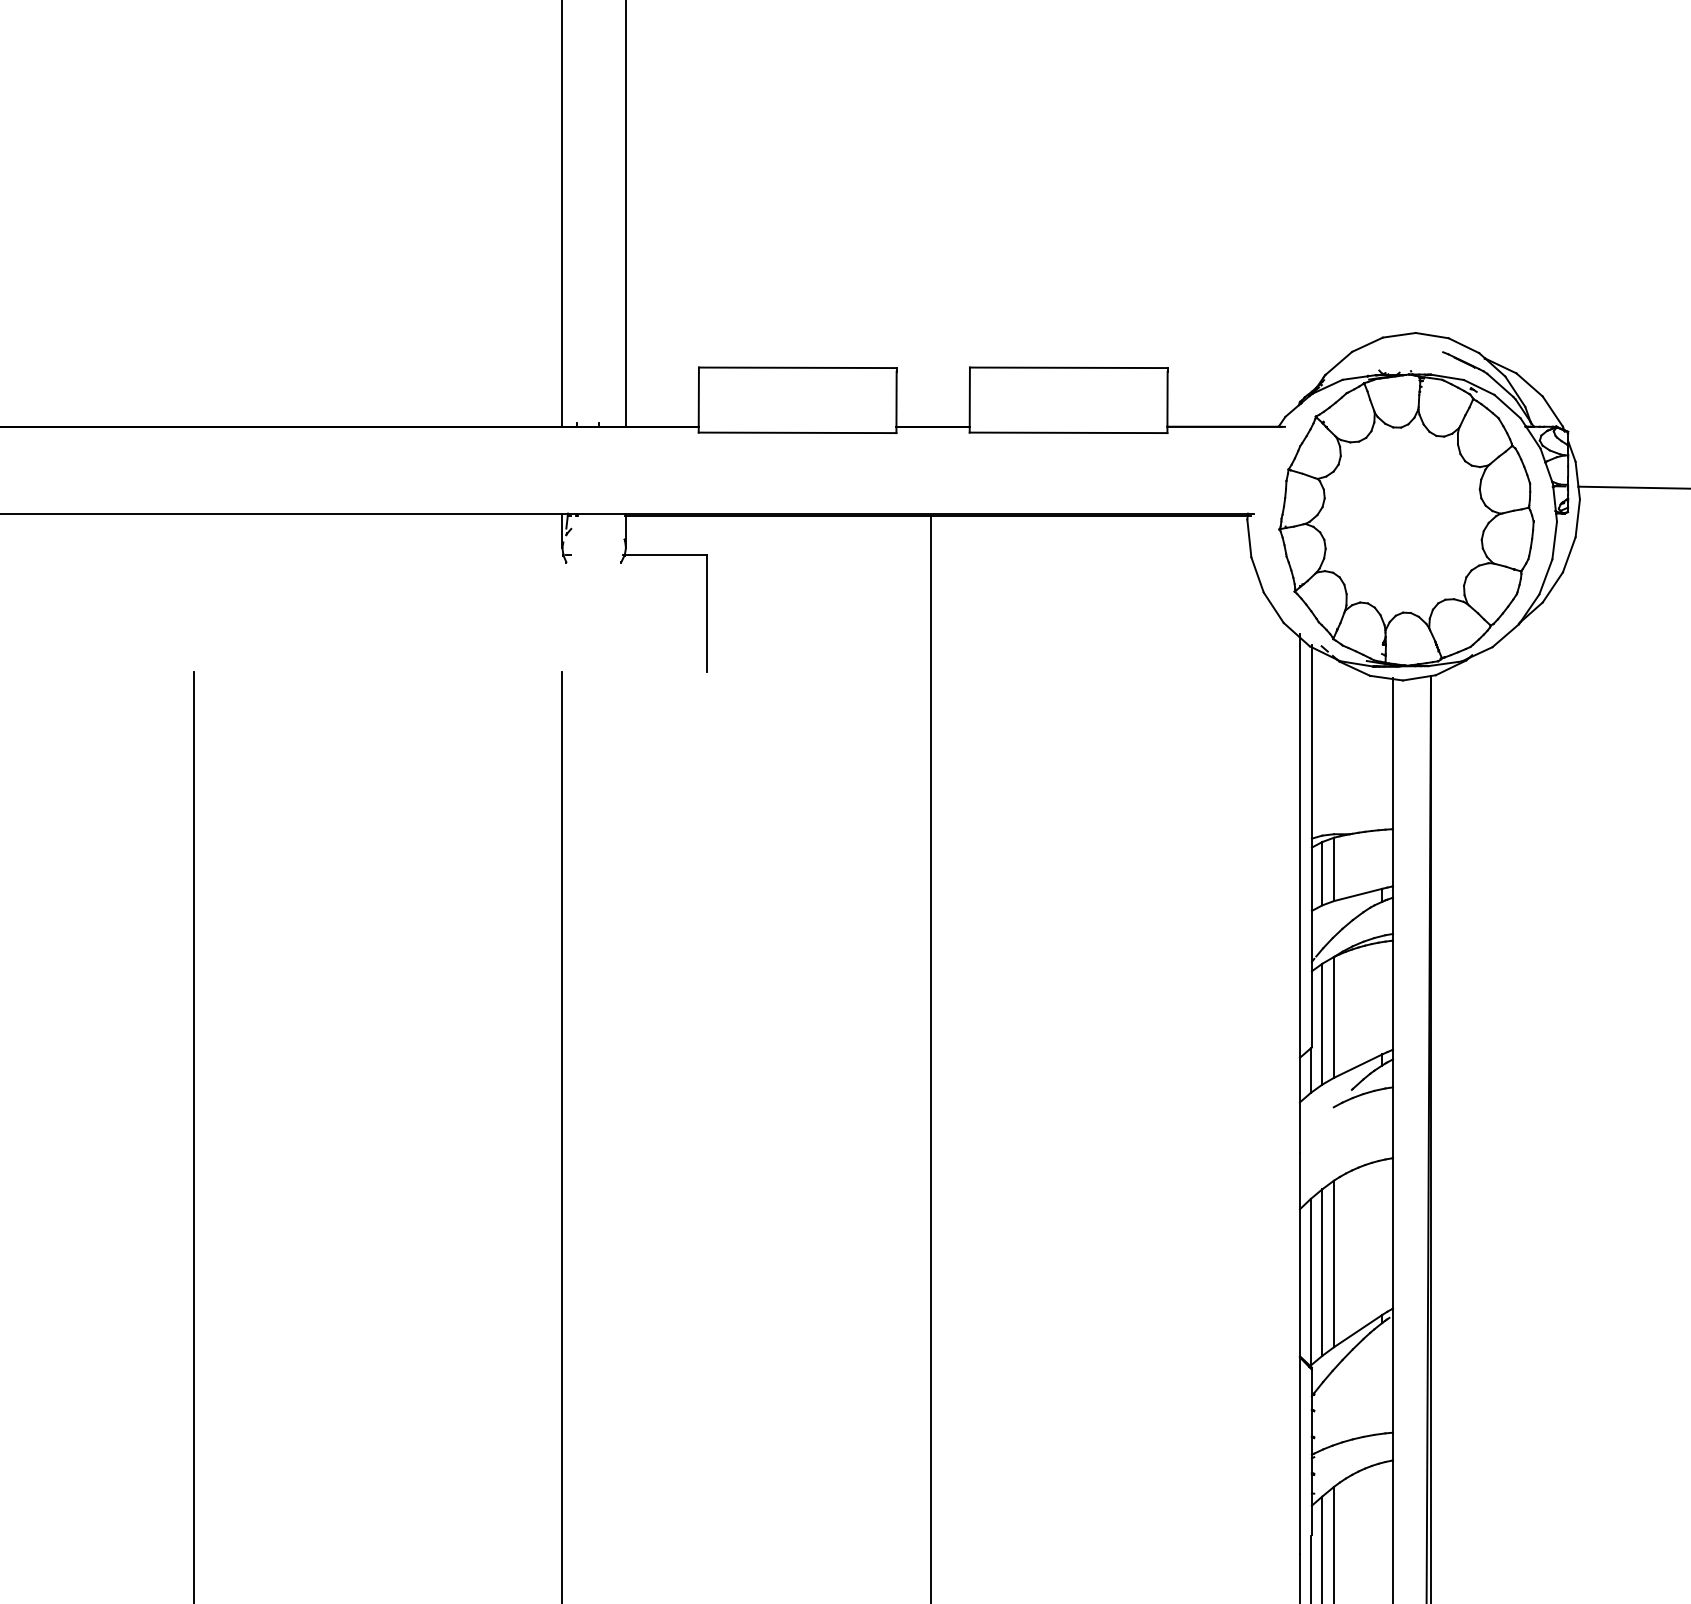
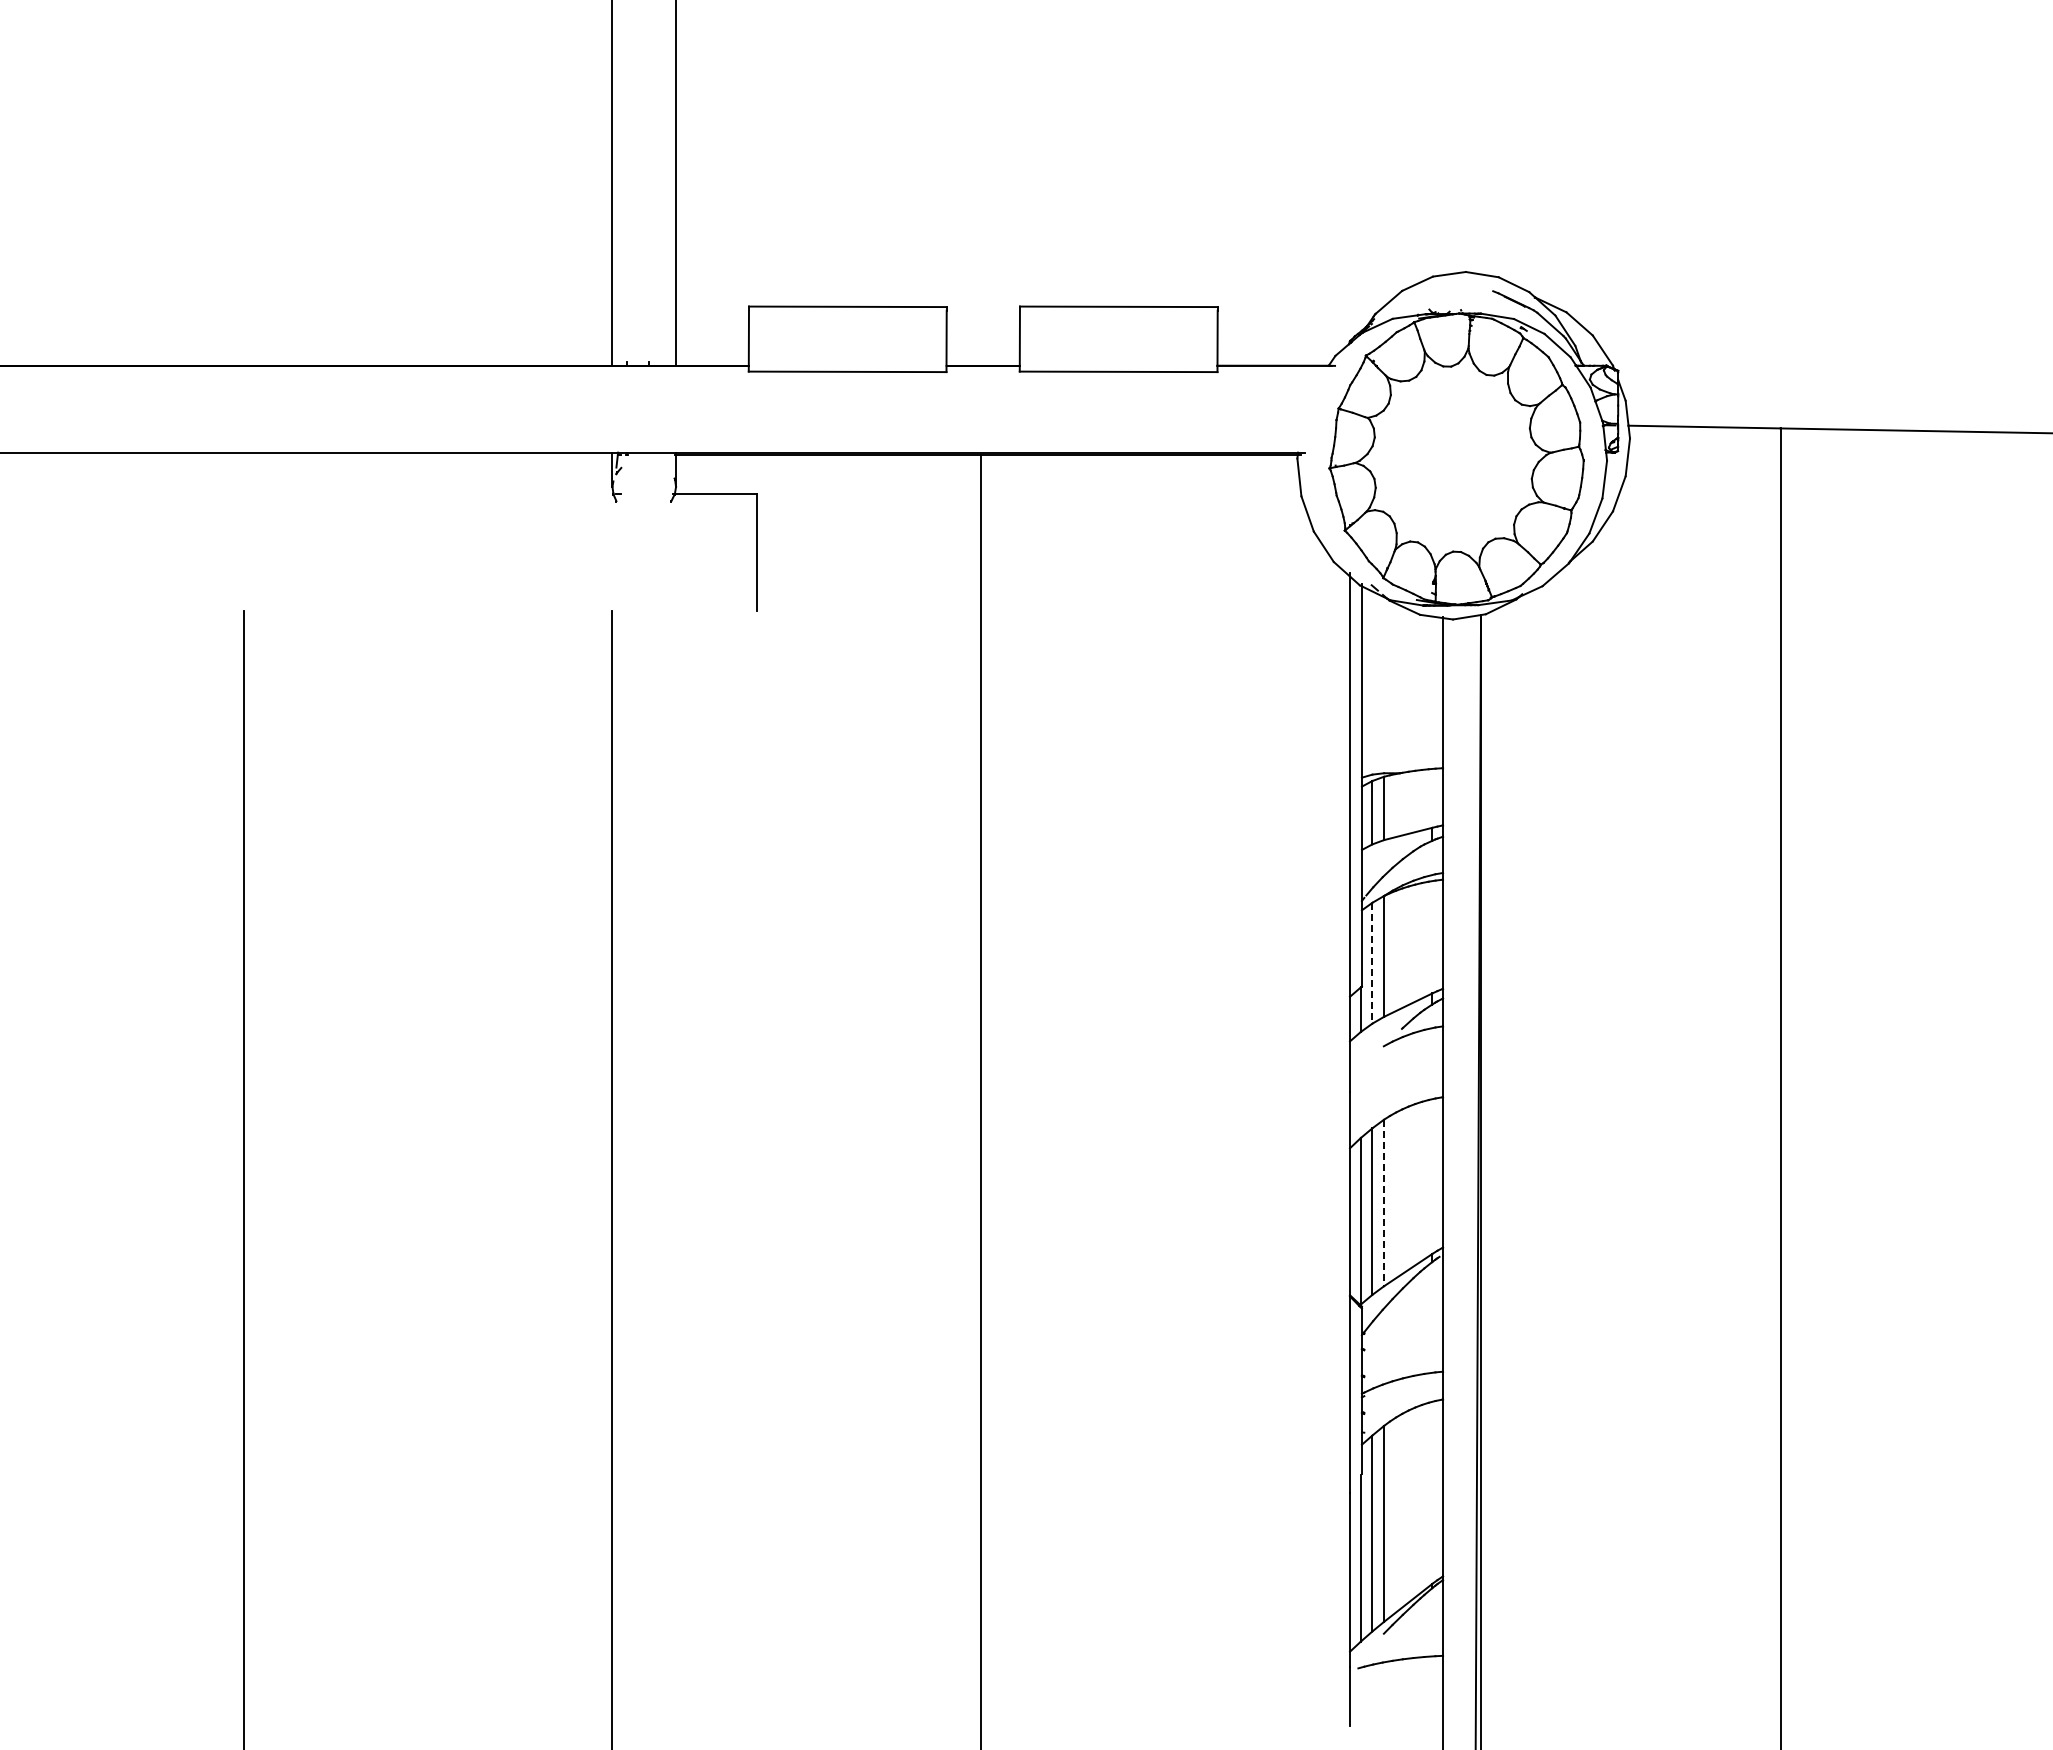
line: (1322, 1024) -> (1372, 963), solid -> dashed
line: (1334, 1264) -> (1384, 1203), solid -> dashed

